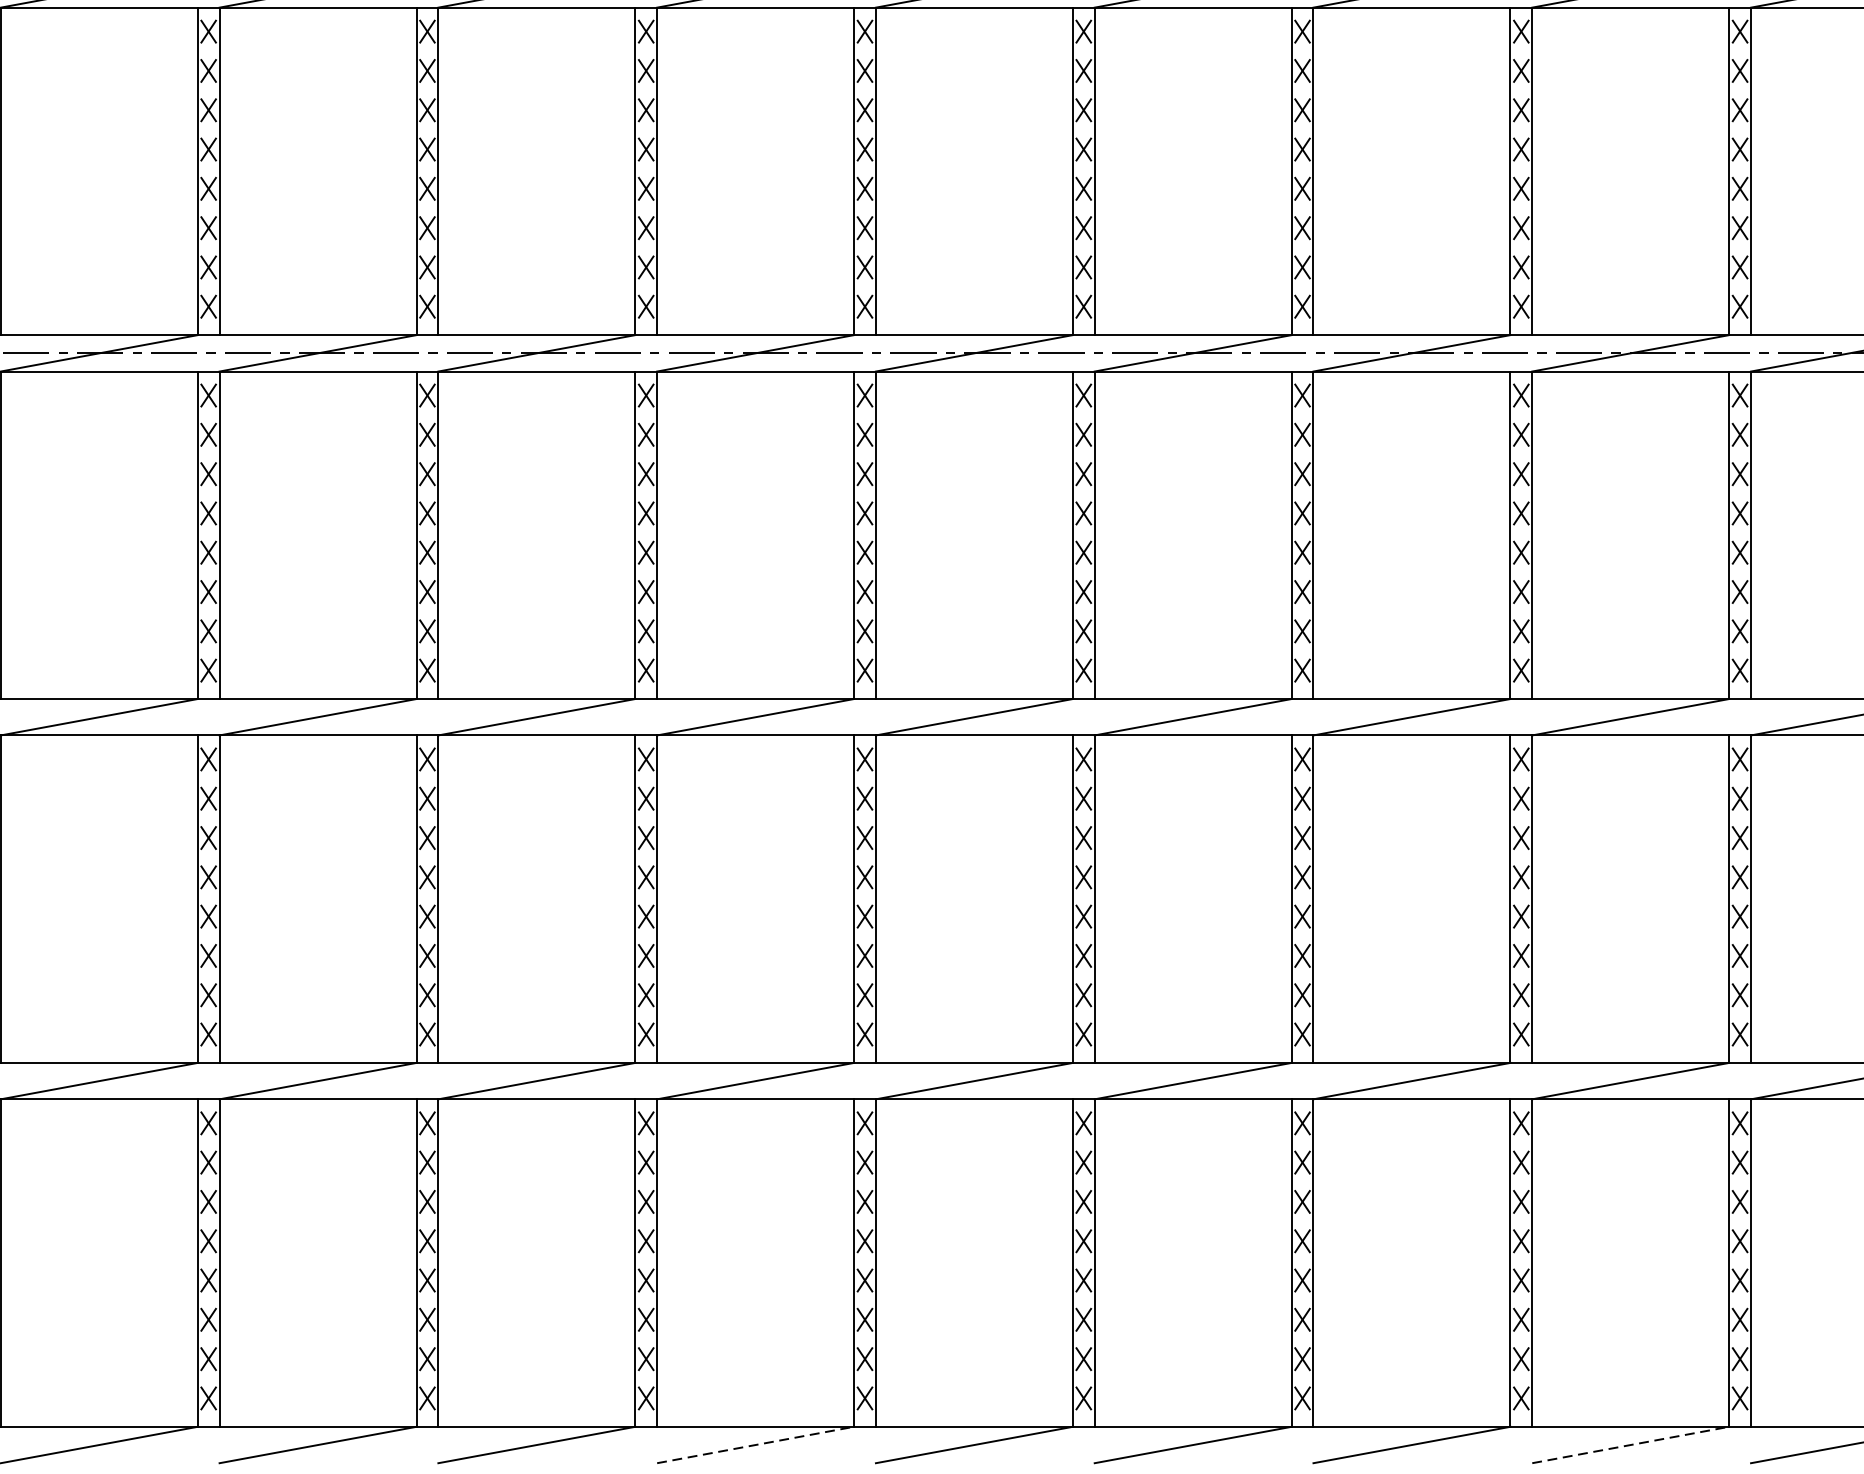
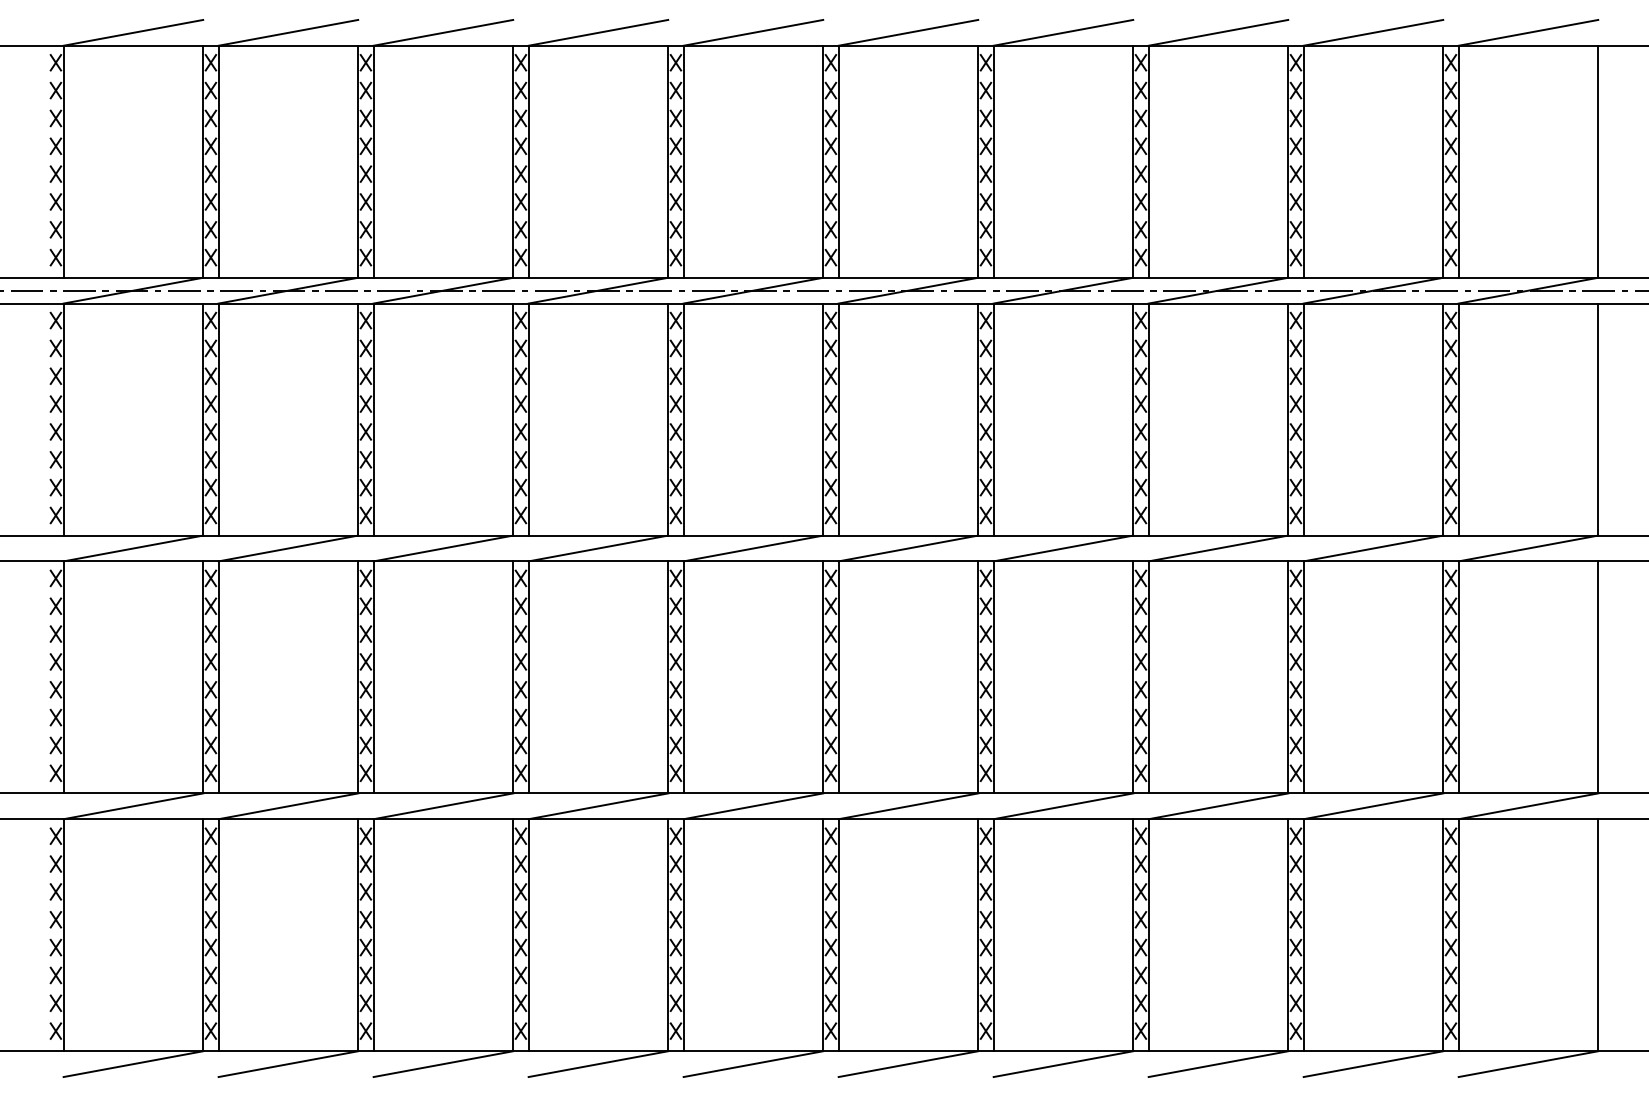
line: (755, 1445) -> (753, 1064), dashed -> solid
line: (1630, 1445) -> (1373, 1064), dashed -> solid

